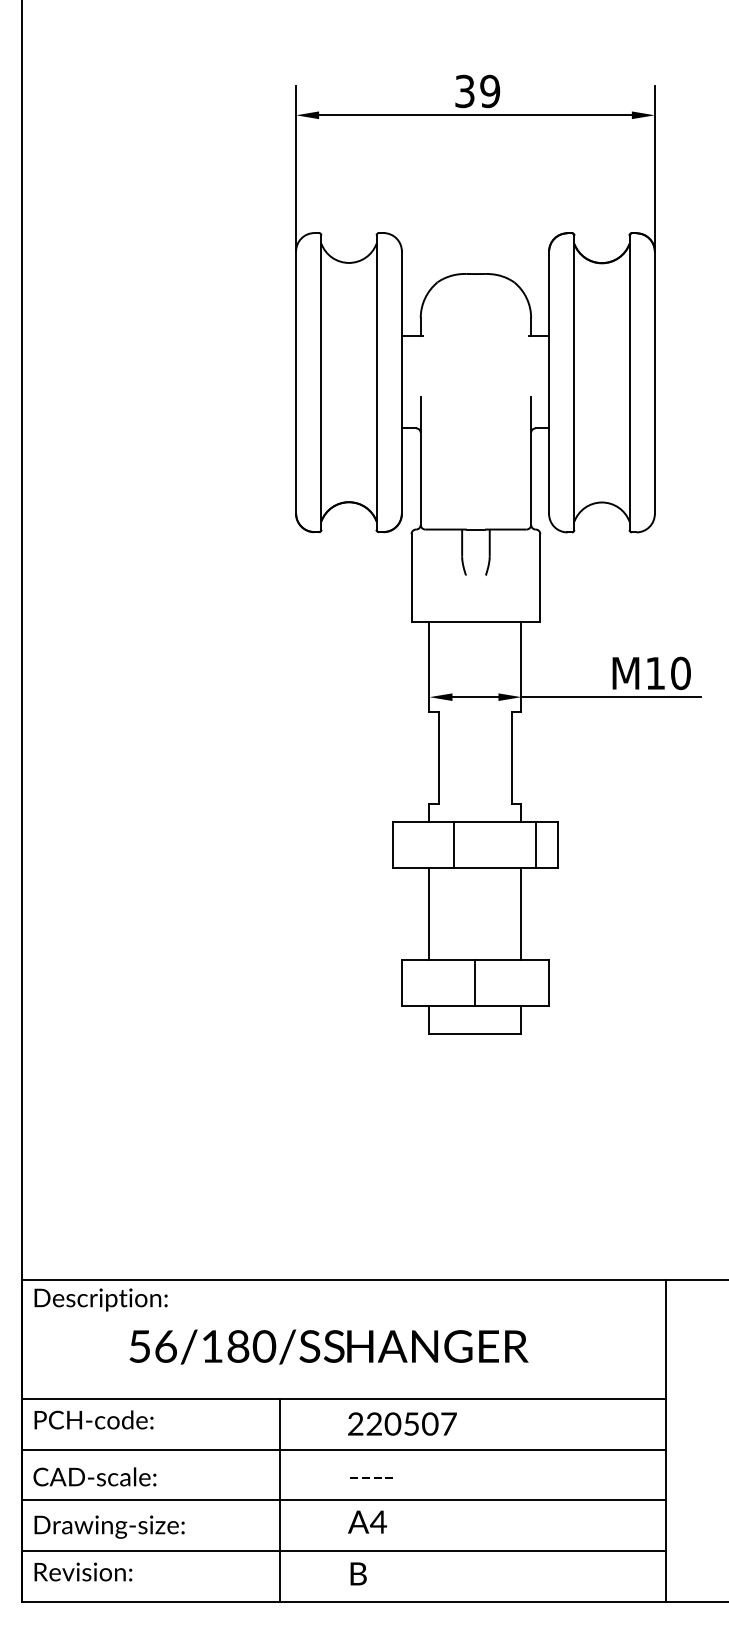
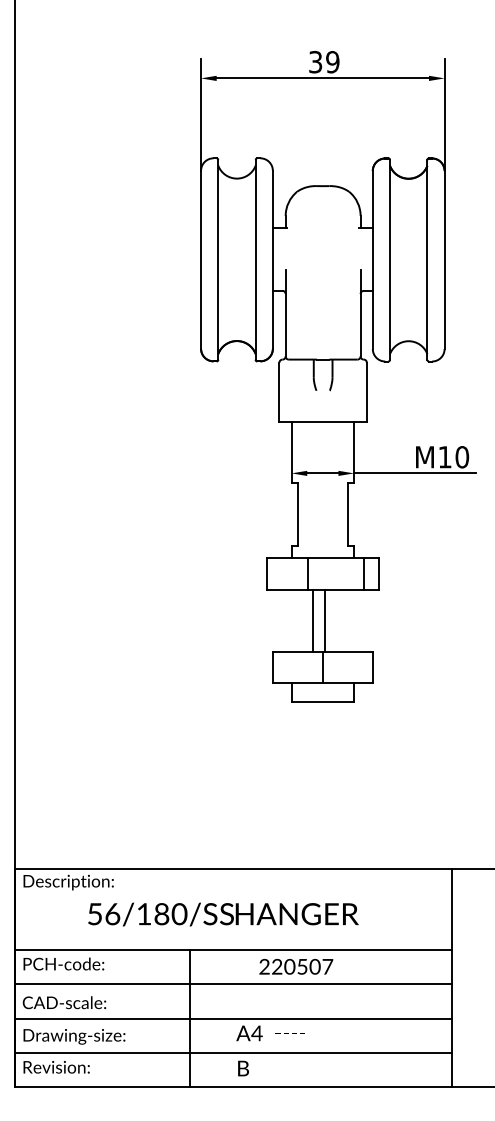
line: (429, 913) -> (324, 620), moved
line: (522, 913) -> (313, 620), moved
text: (402, 1423) -> (296, 966), moved
text: (370, 1478) -> (289, 1033), moved

